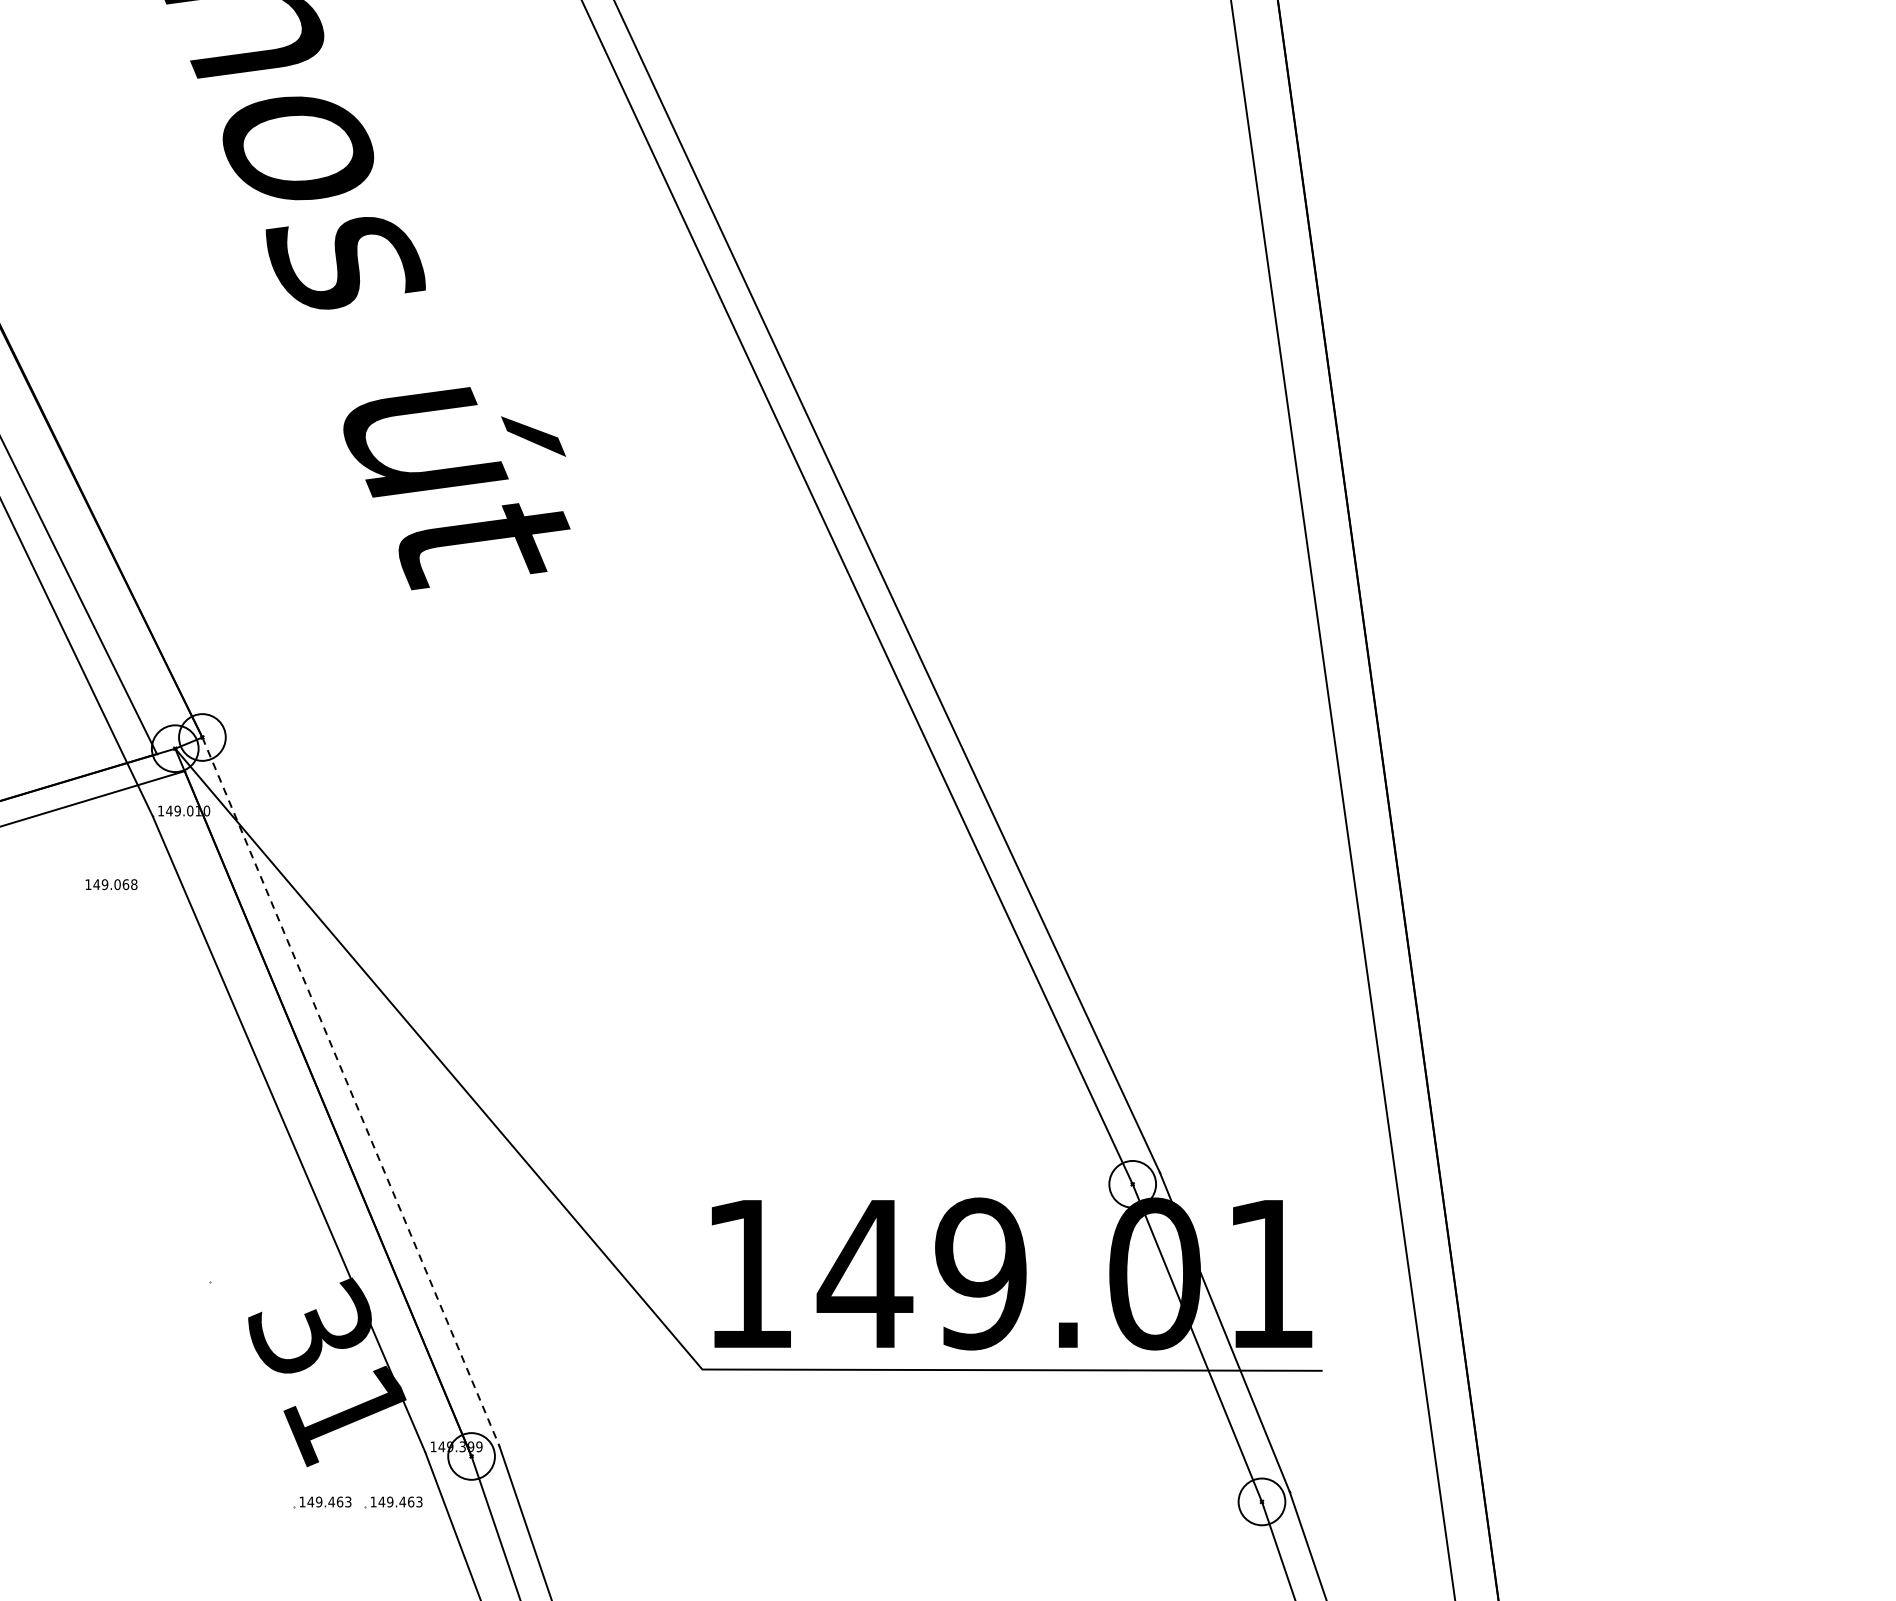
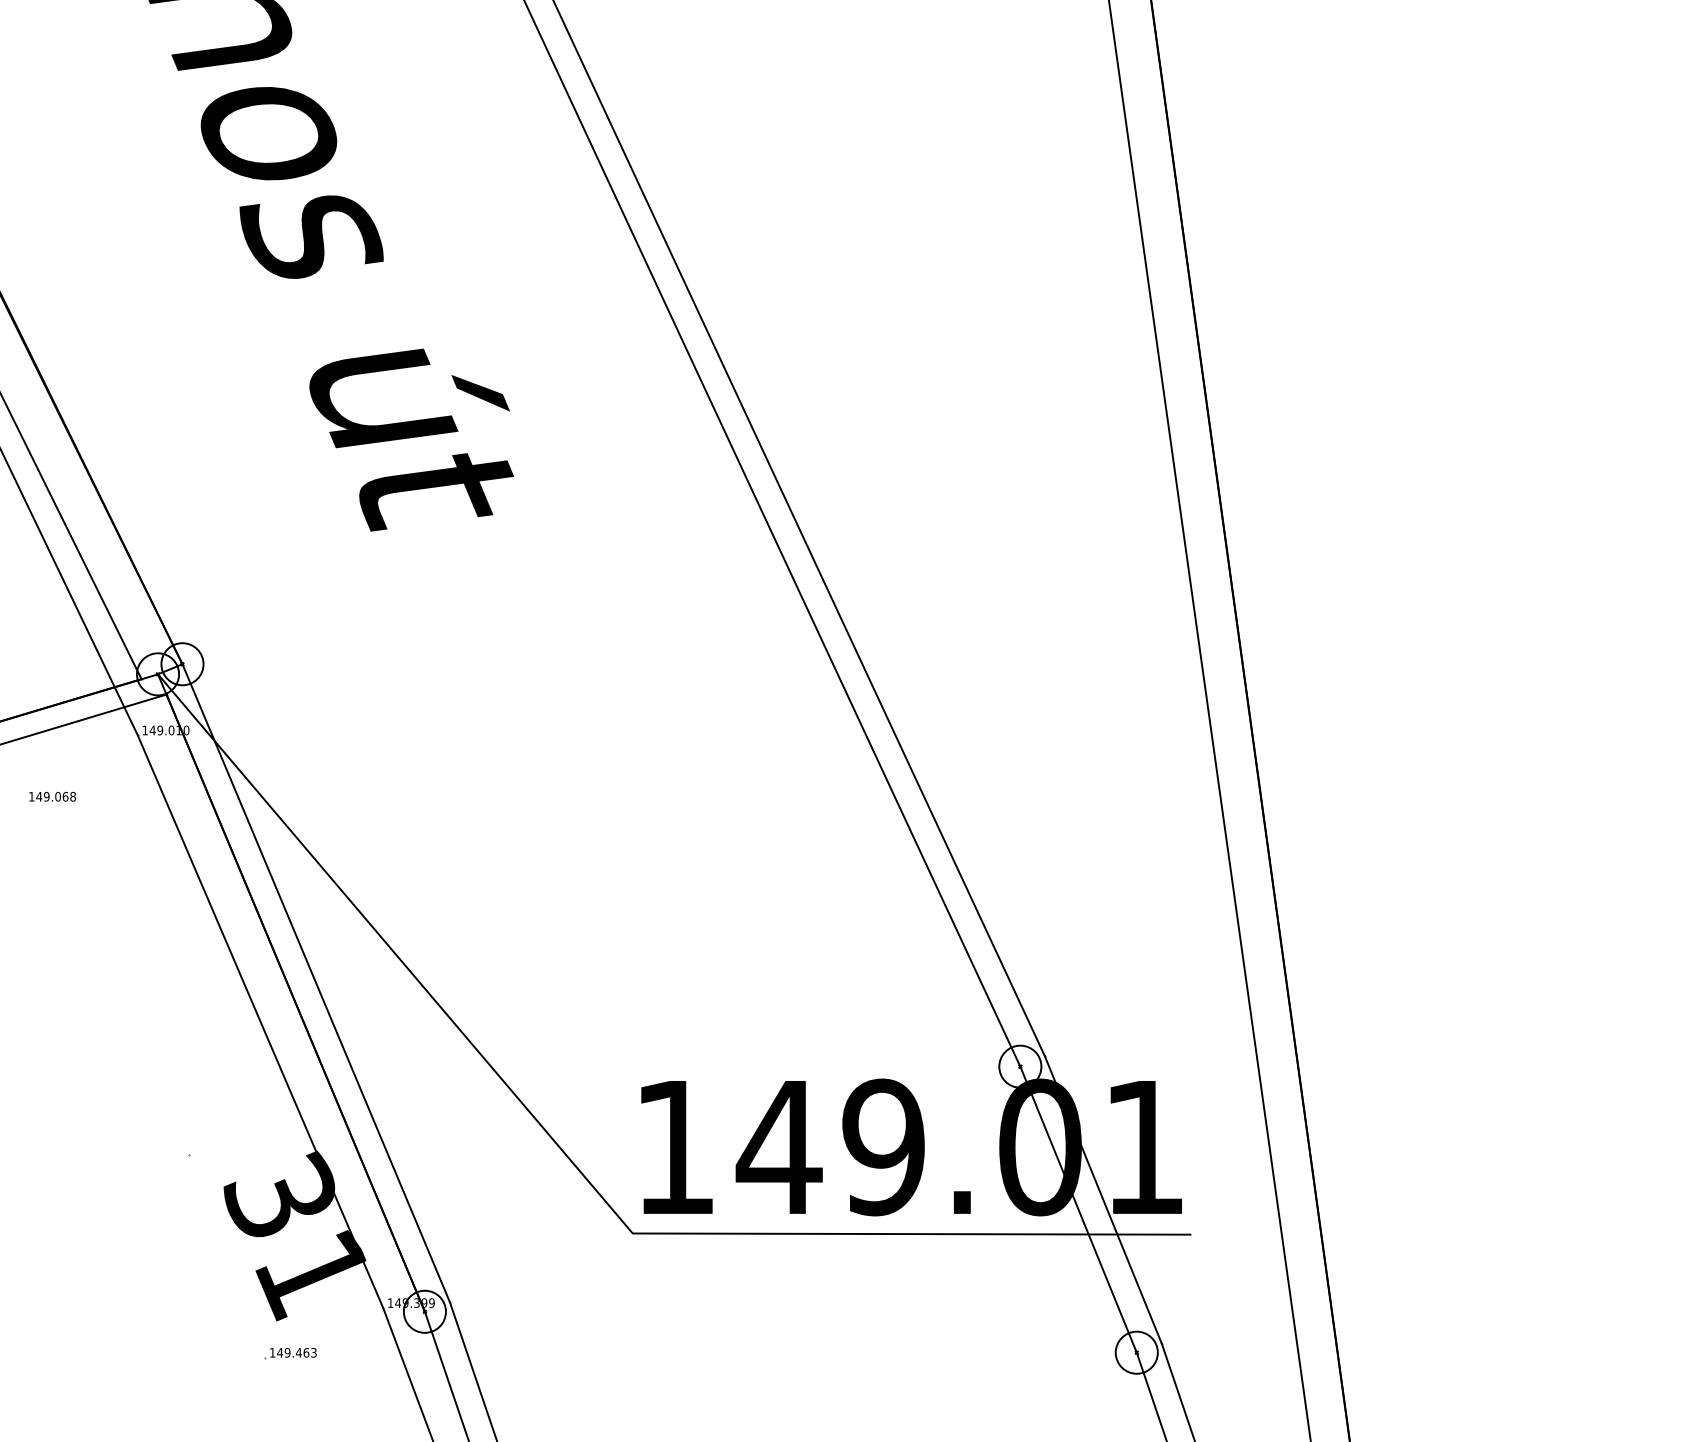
text: (111, 884) -> (52, 796), moved
line: (351, 1091) -> (316, 983), dashed -> solid
part: (393, 1502) -> (354, 1353), removed

